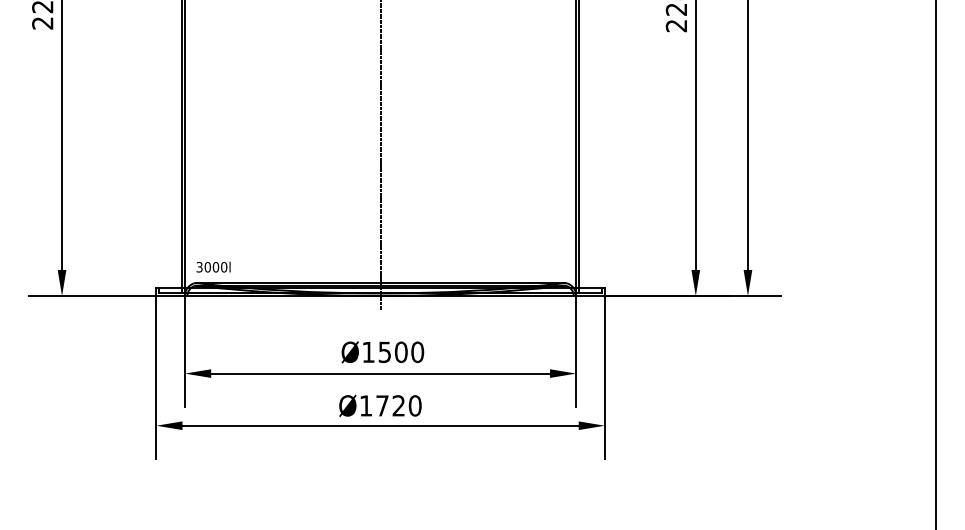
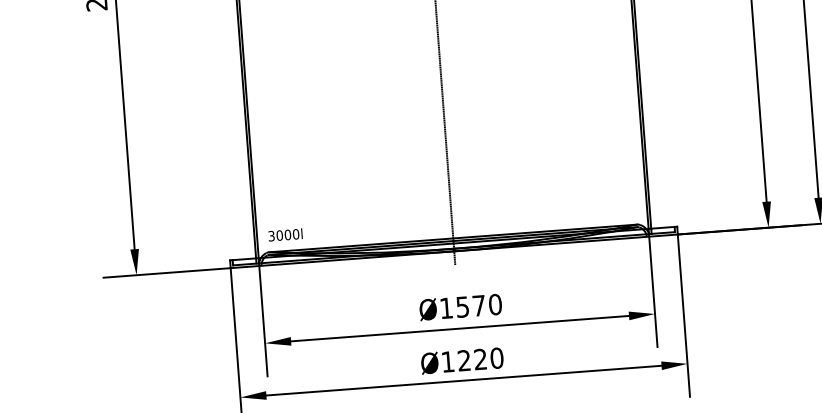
text: (400, 352) -> (478, 306), Ø1500 -> Ø1570
text: (382, 405) -> (464, 360), Ø1720 -> Ø1220

